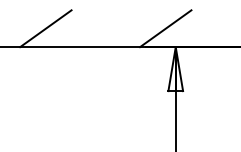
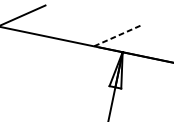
line: (165, 28) -> (117, 35), solid -> dashed

